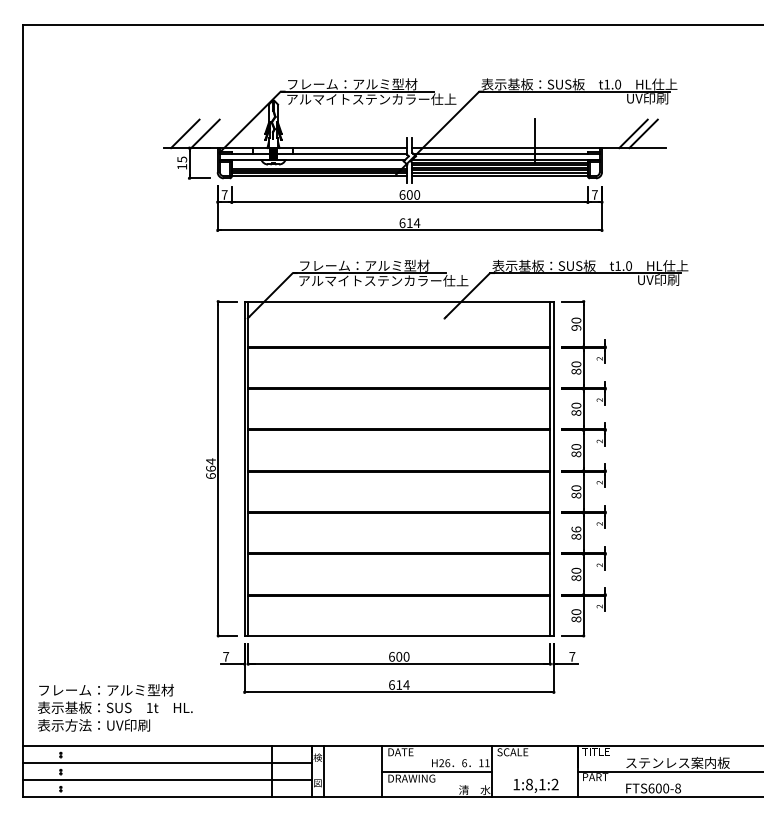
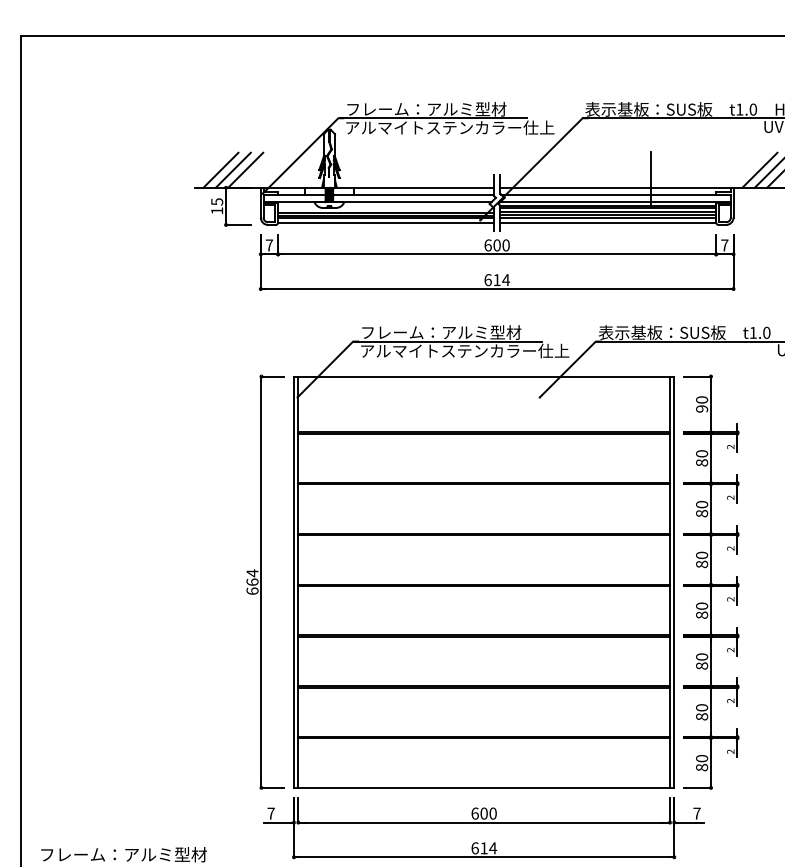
line: (195, 133) -> (233, 169), added
line: (623, 133) -> (759, 169), added
text: (576, 529) -> (702, 656), 86 -> 80

